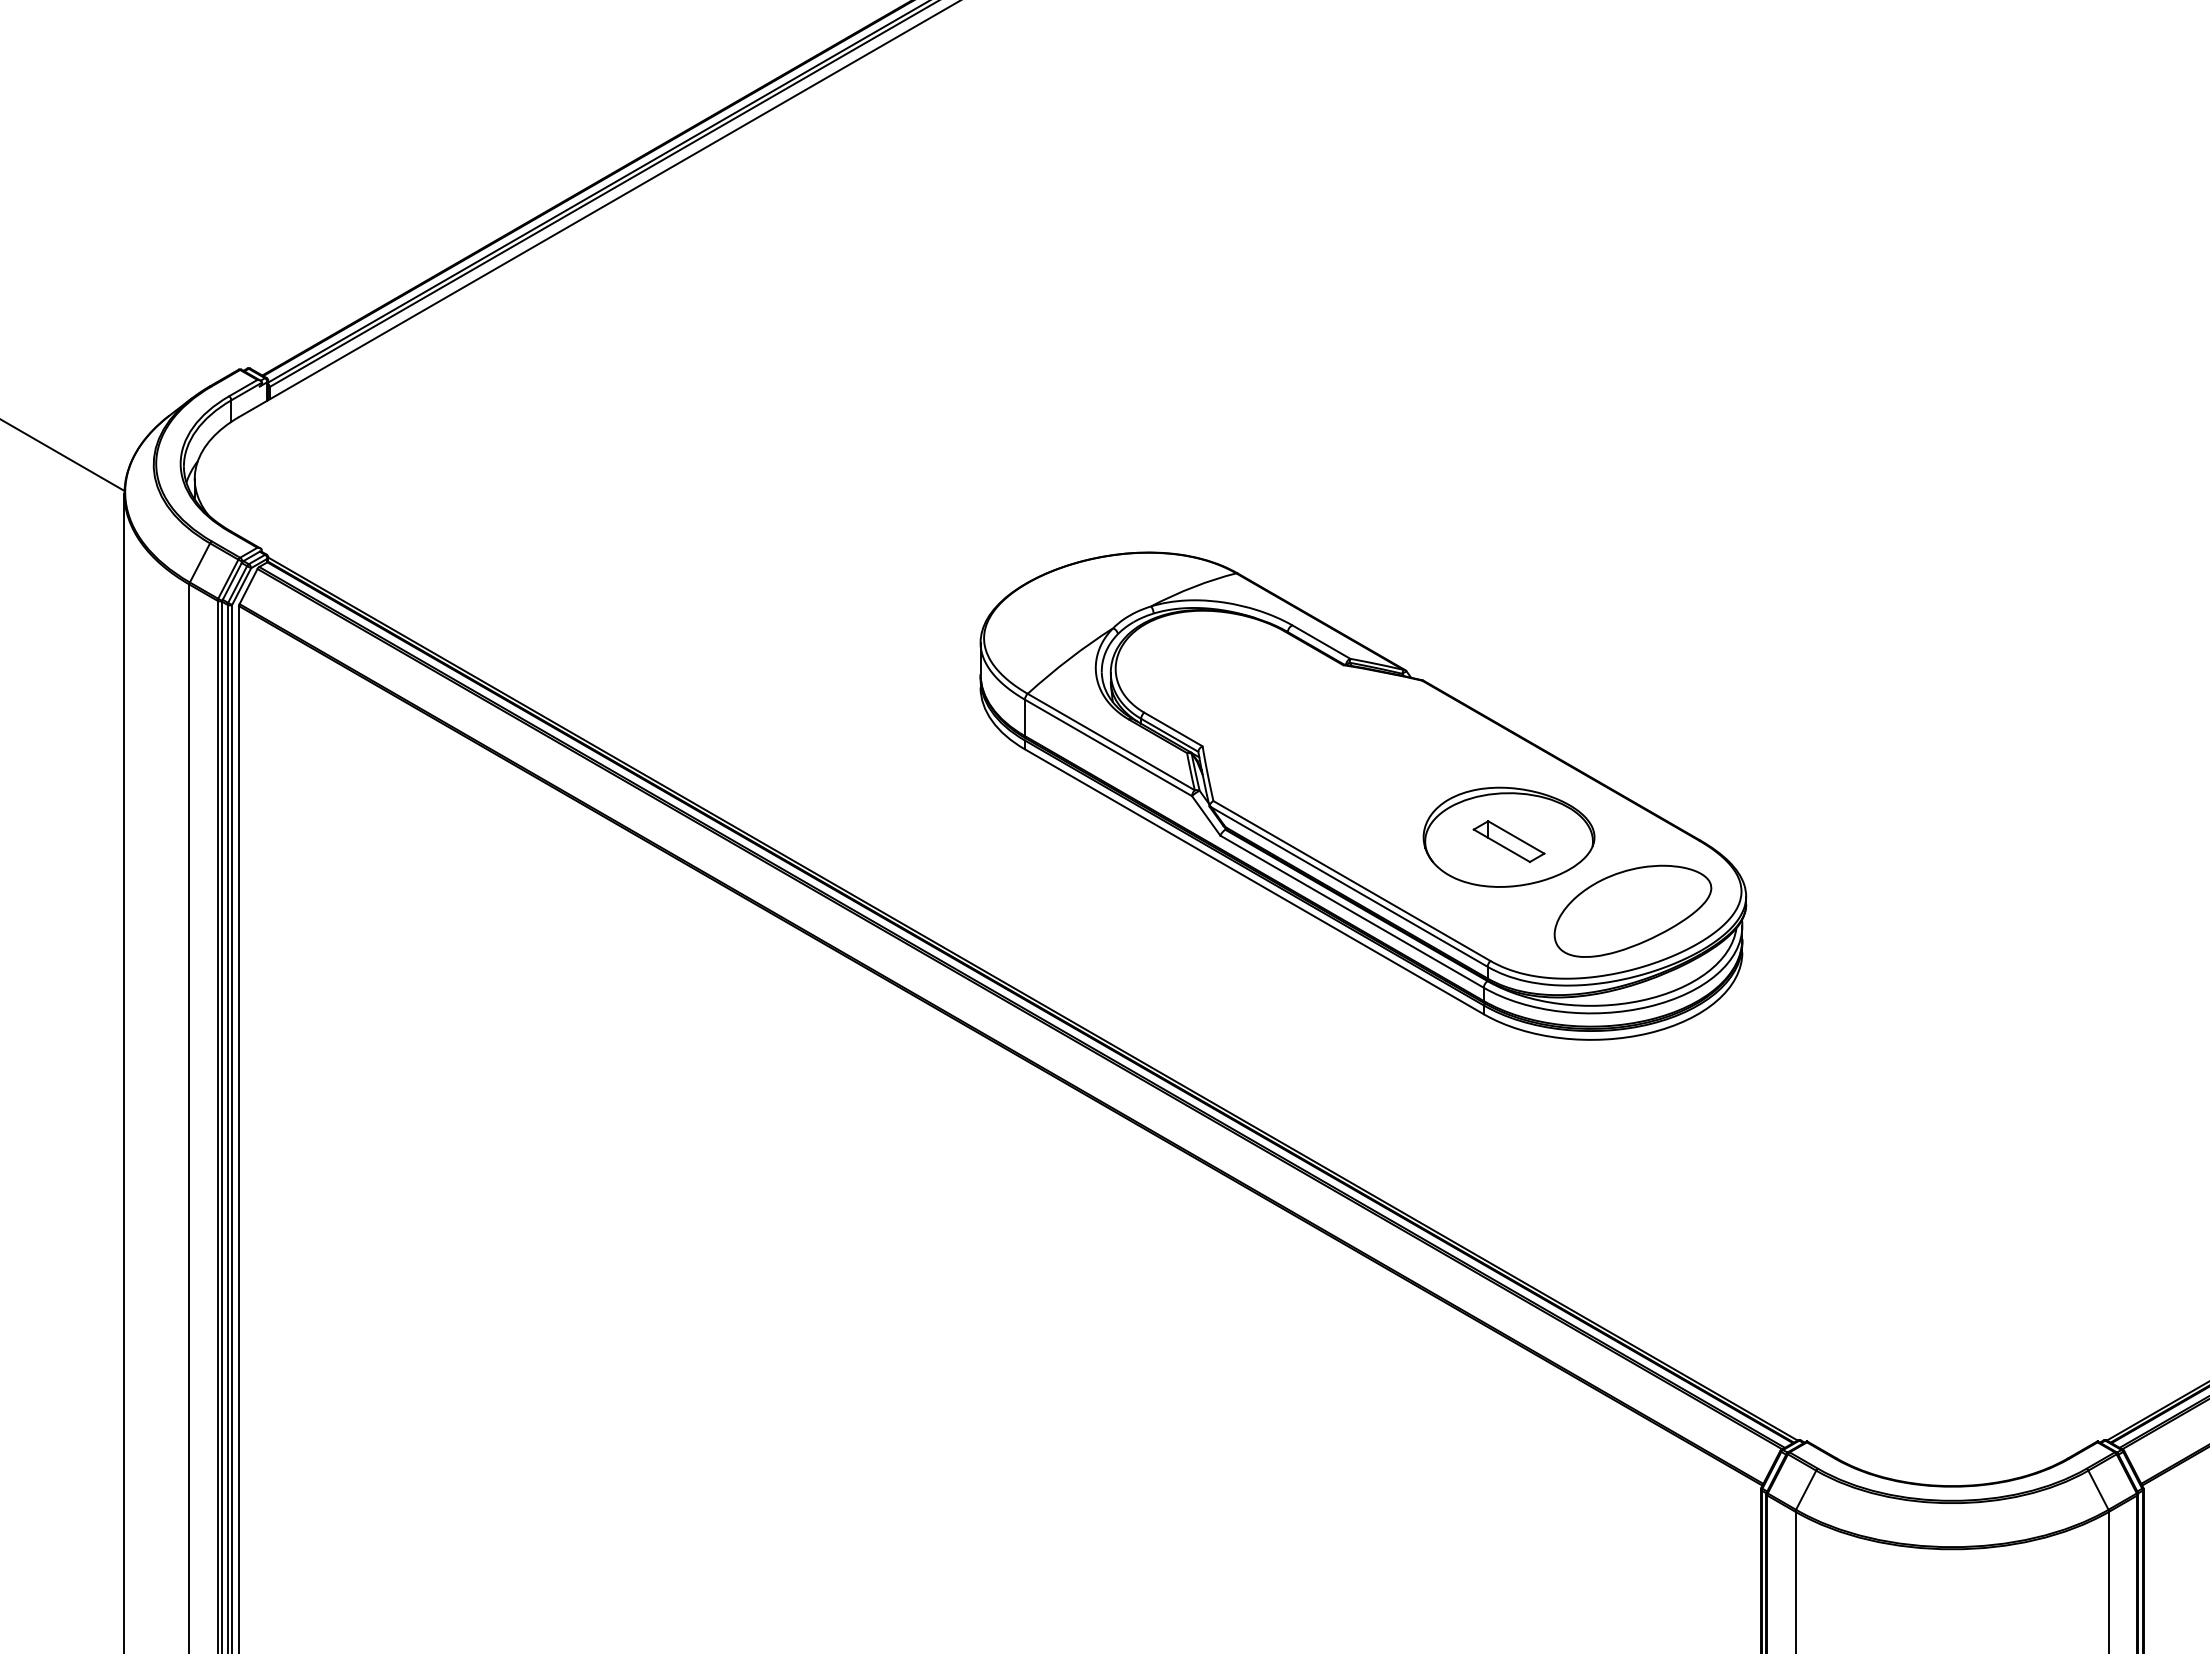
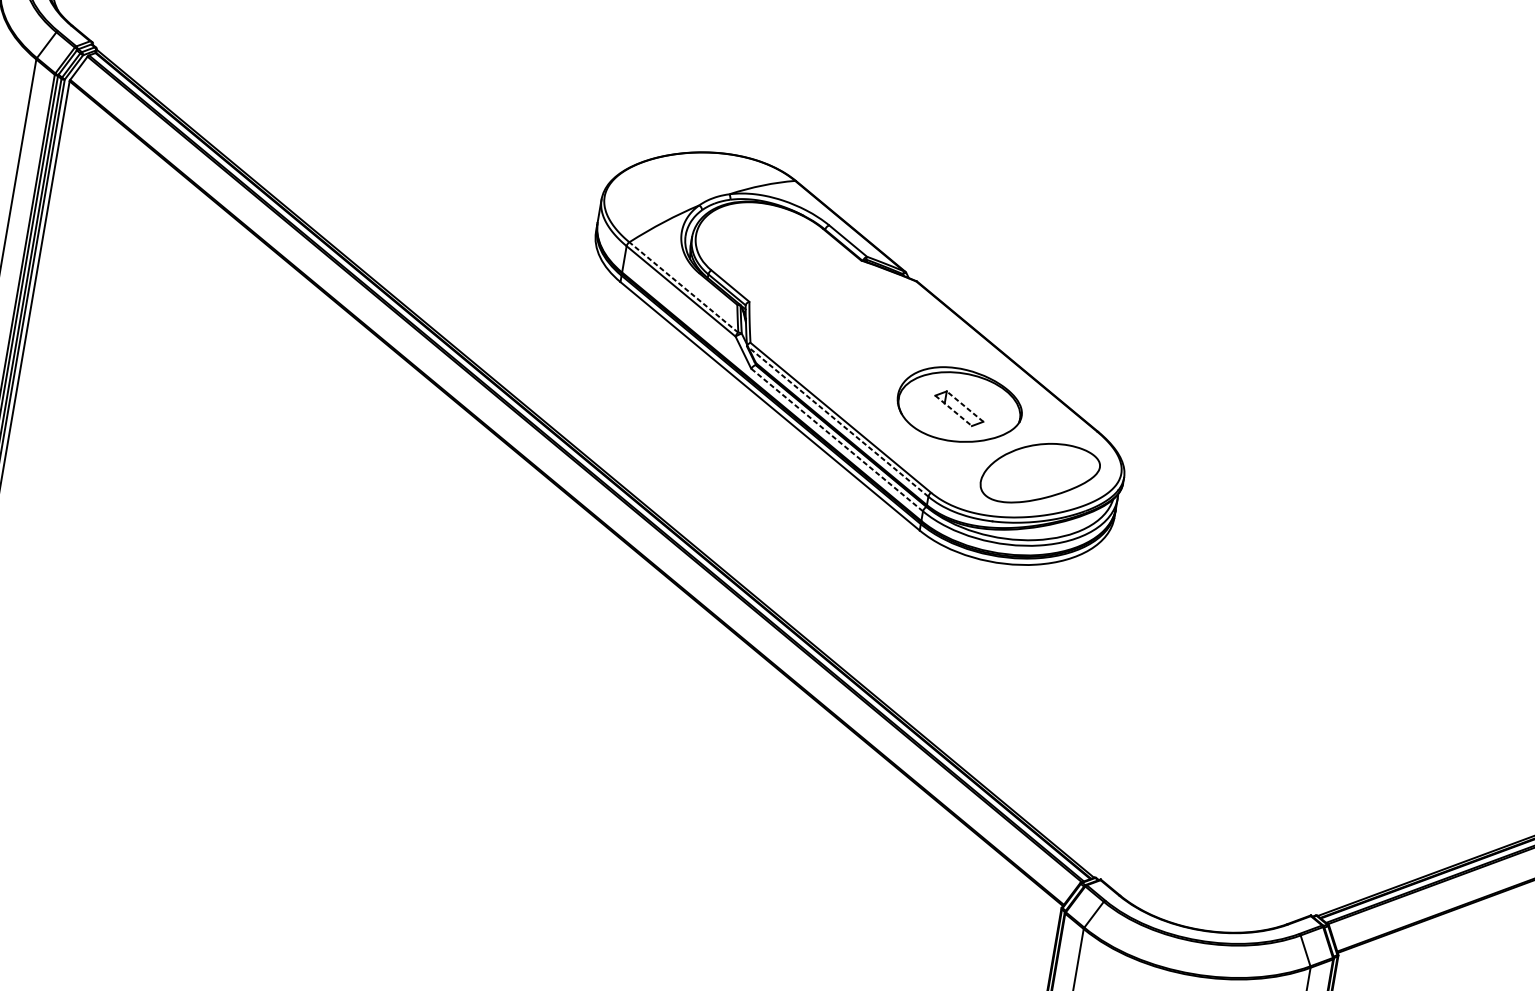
line: (1110, 741) -> (683, 286), solid -> dashed
line: (1515, 837) -> (964, 406), solid -> dashed
line: (1502, 846) -> (954, 411), solid -> dashed
line: (1349, 887) -> (838, 422), solid -> dashed
line: (1351, 911) -> (836, 439), solid -> dashed

